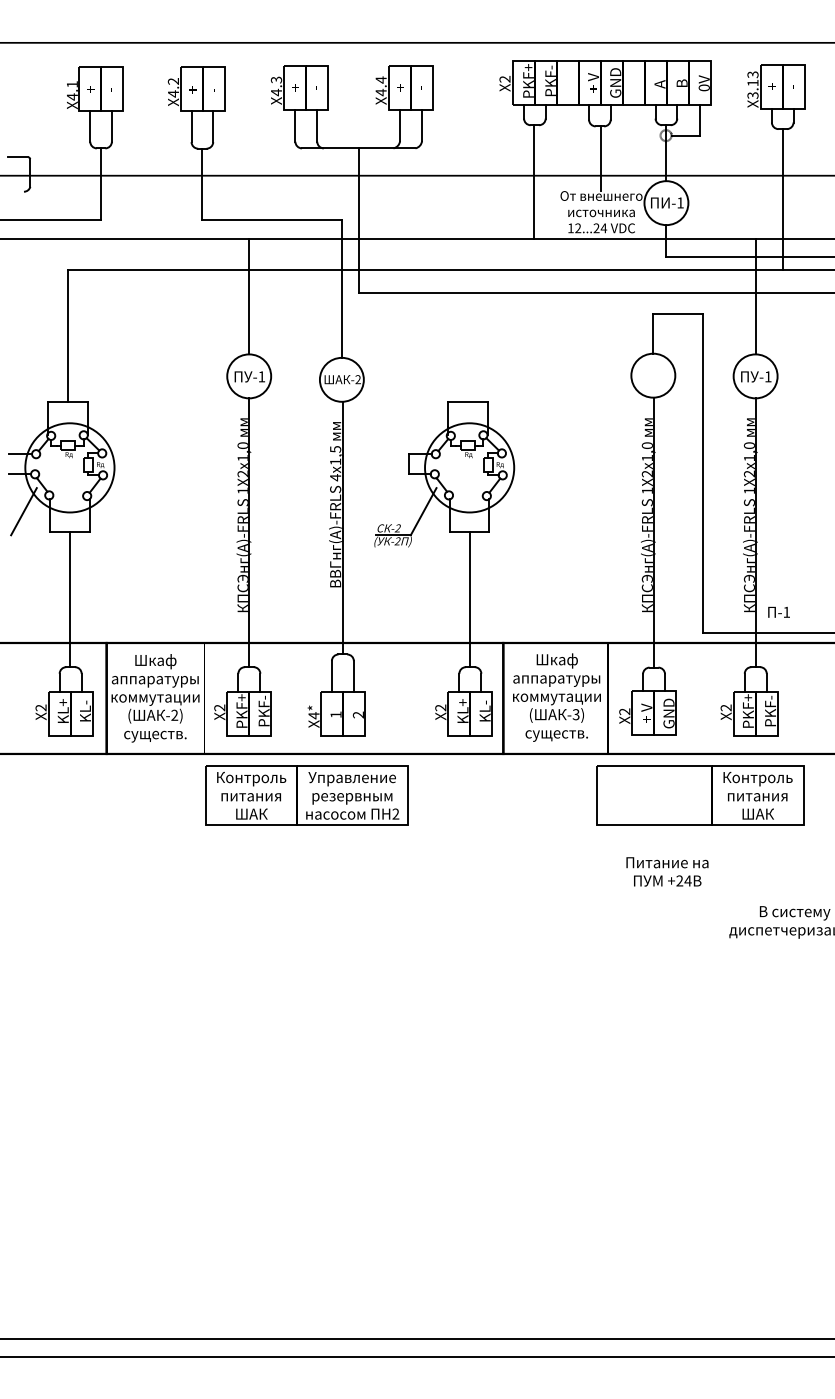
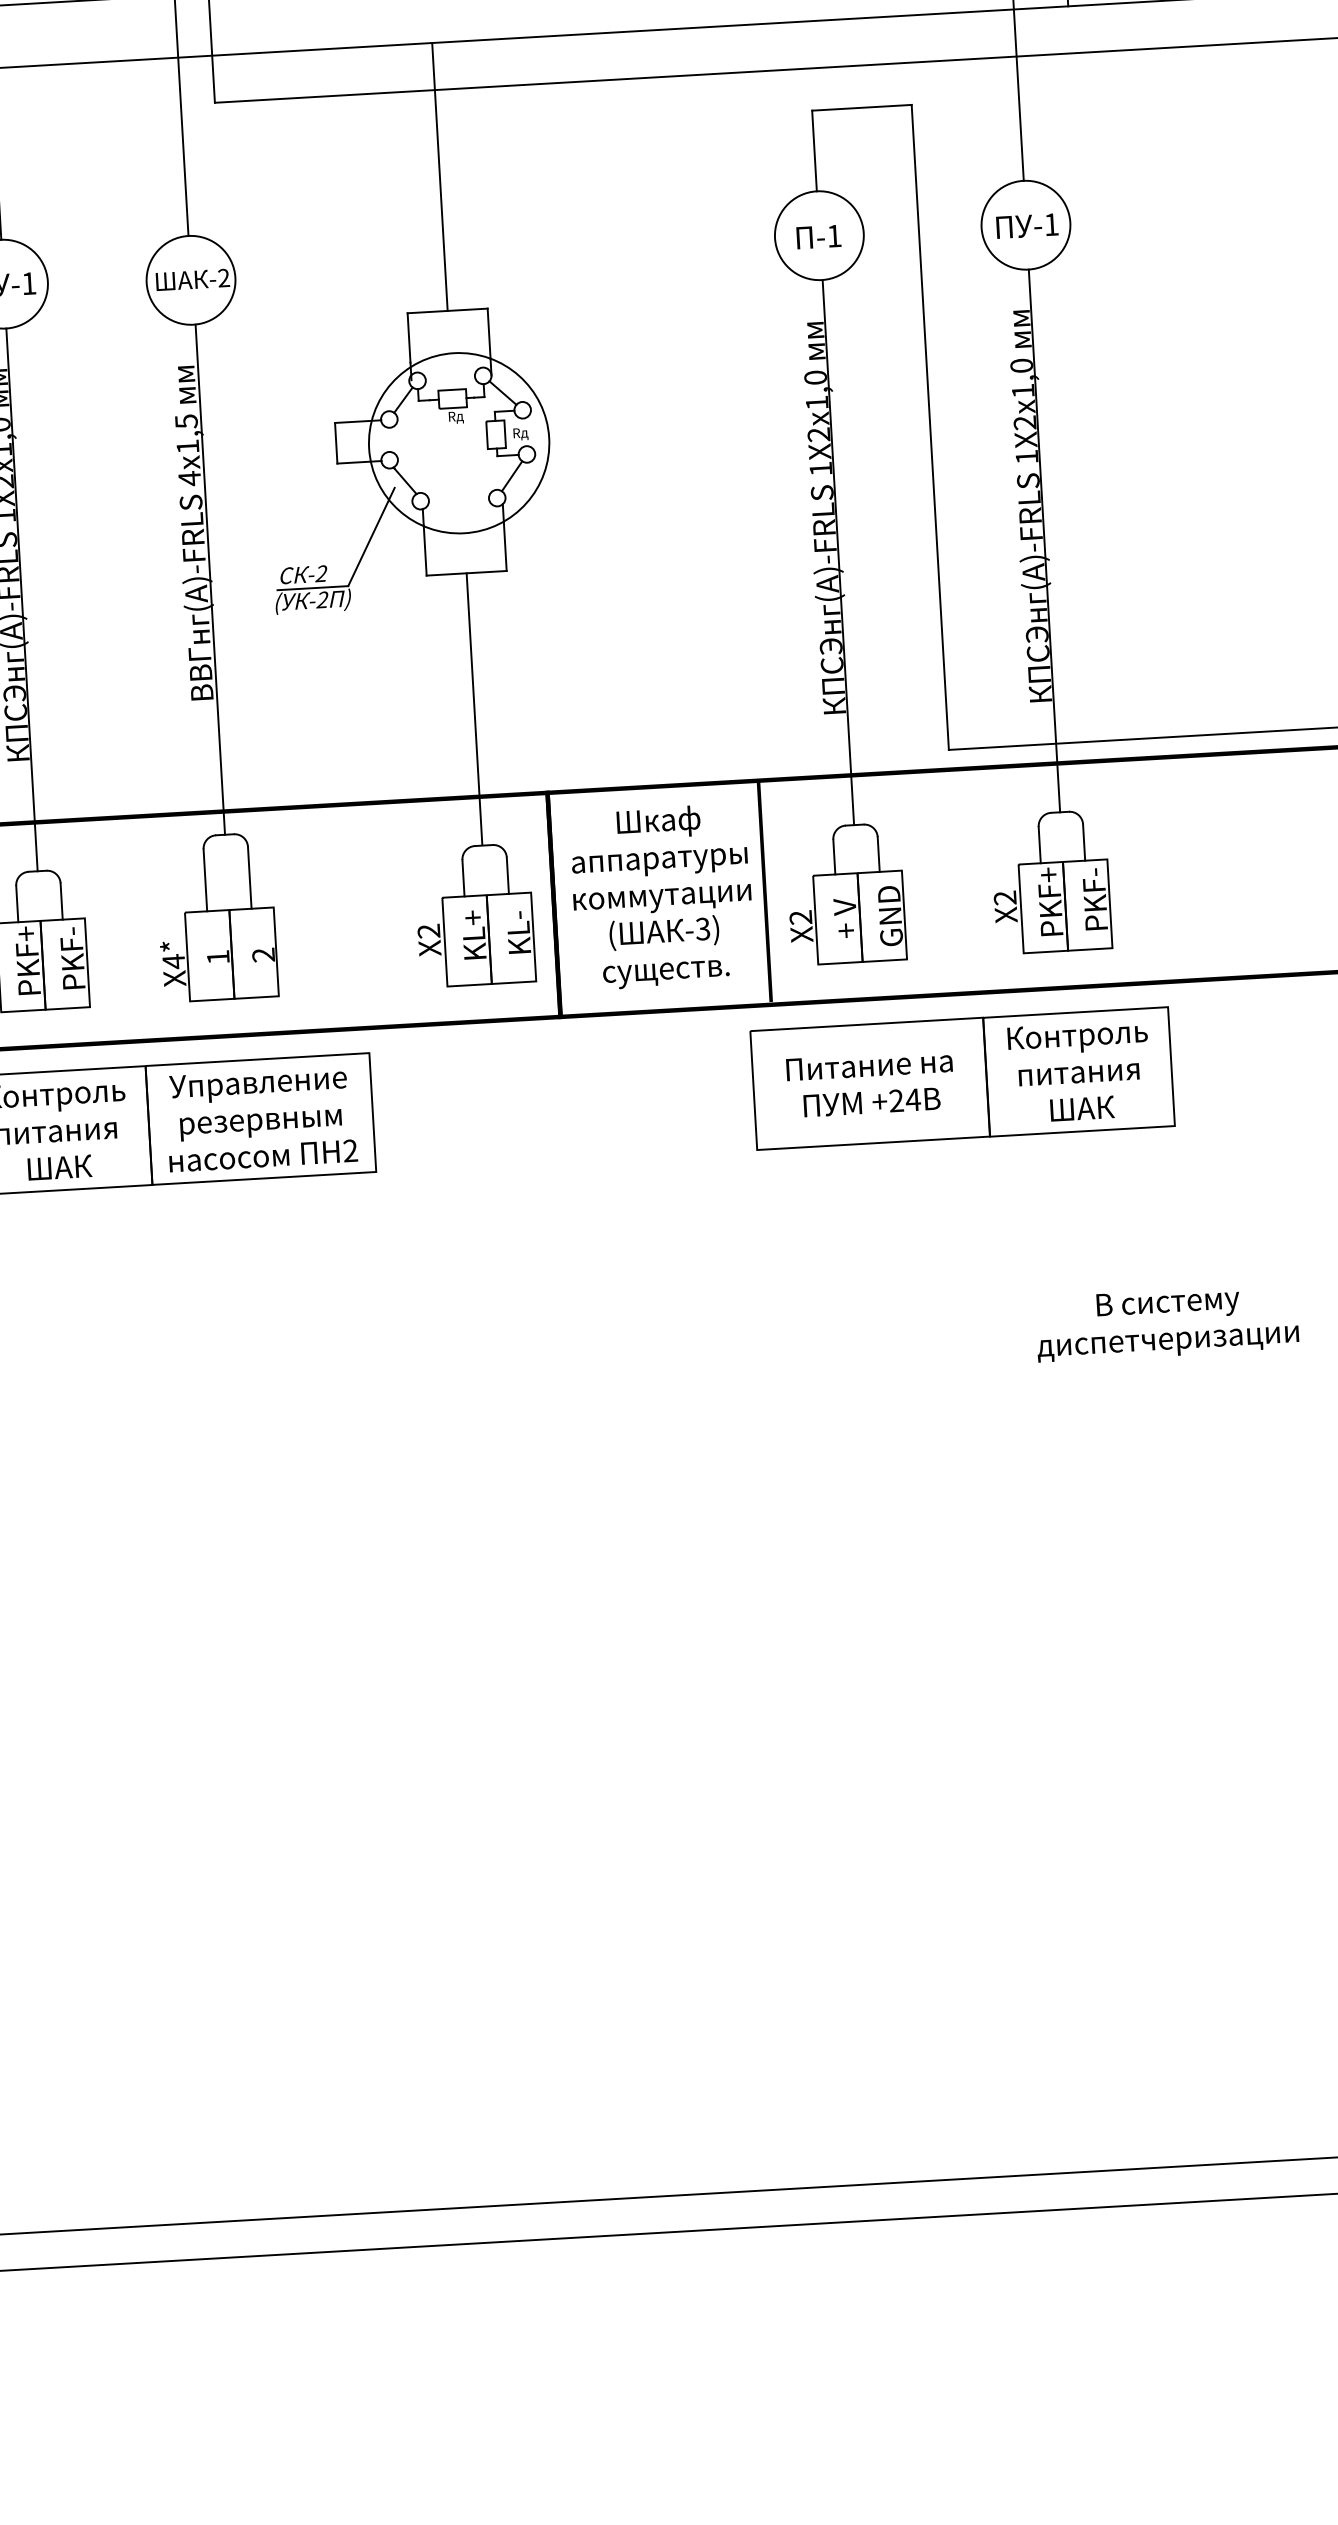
line: (467, 335) -> (439, 176), added
text: (778, 611) -> (817, 235), moved
text: (667, 871) -> (870, 1083), moved

